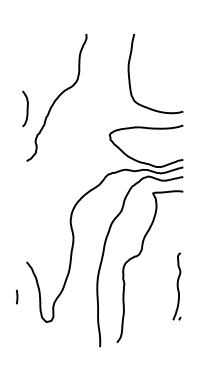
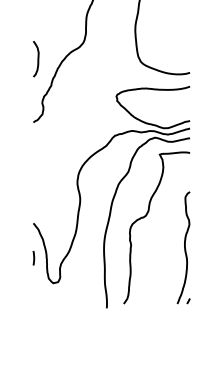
curve: (26, 108) -> (37, 58), moved
part: (176, 286) -> (183, 247), size x1.67
line: (16, 296) -> (33, 257), moved

